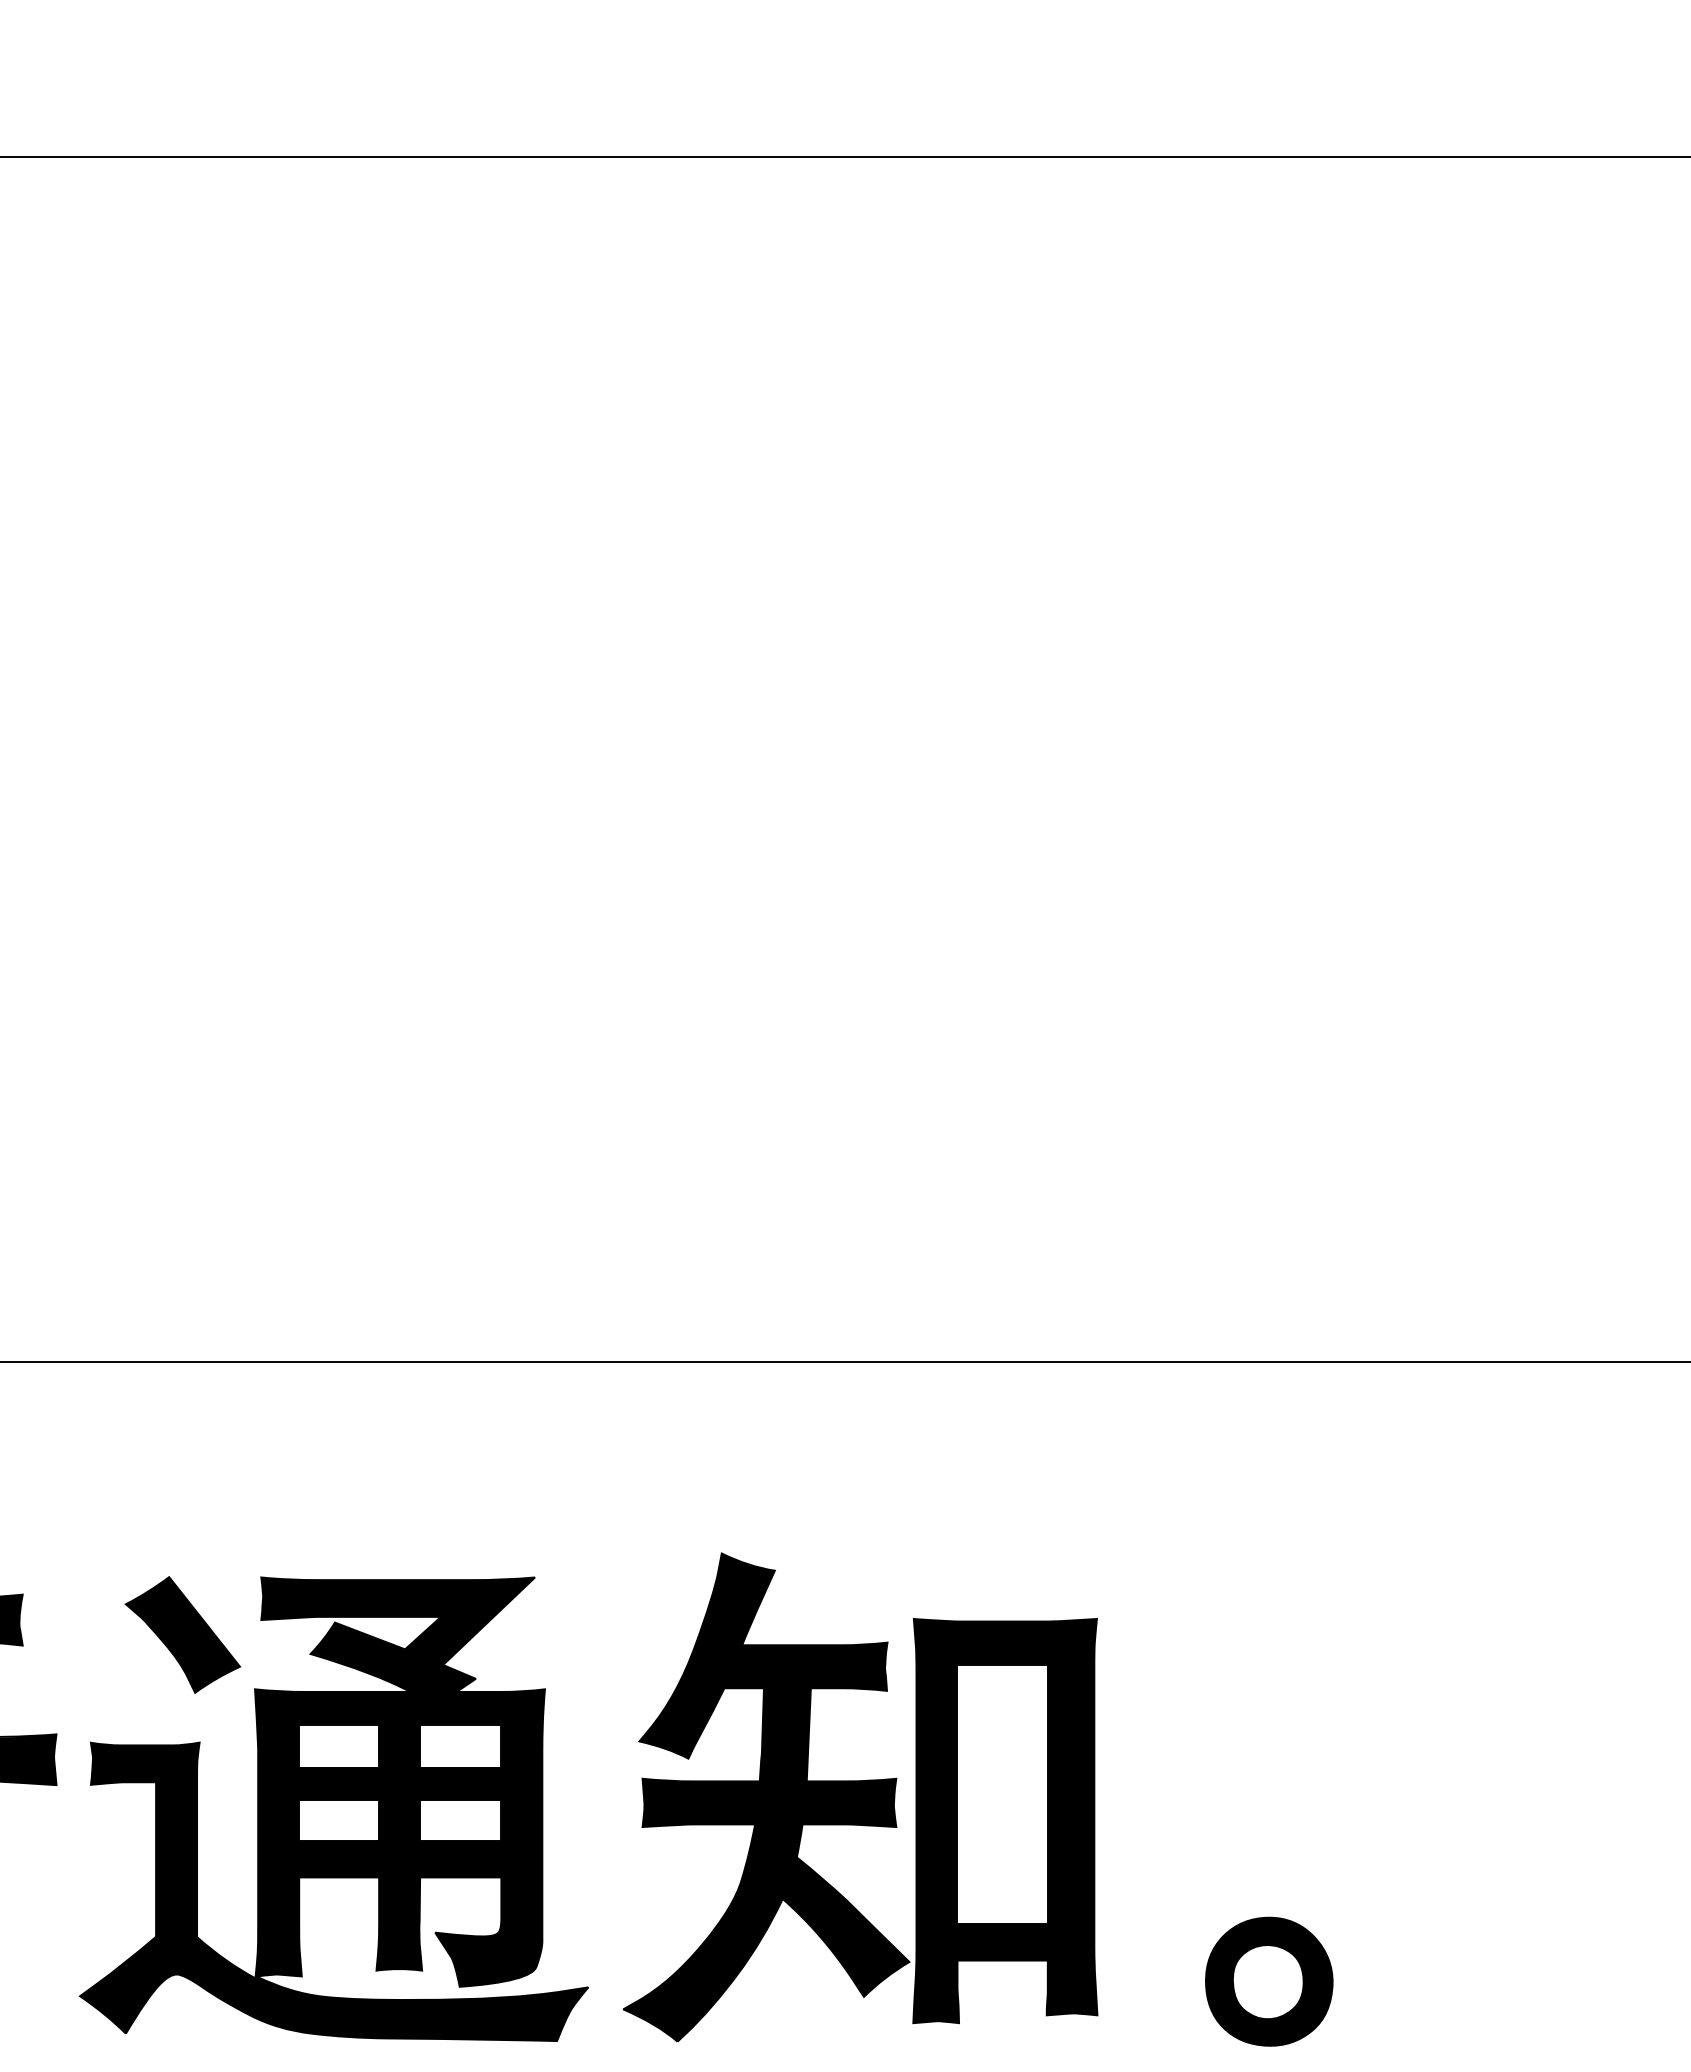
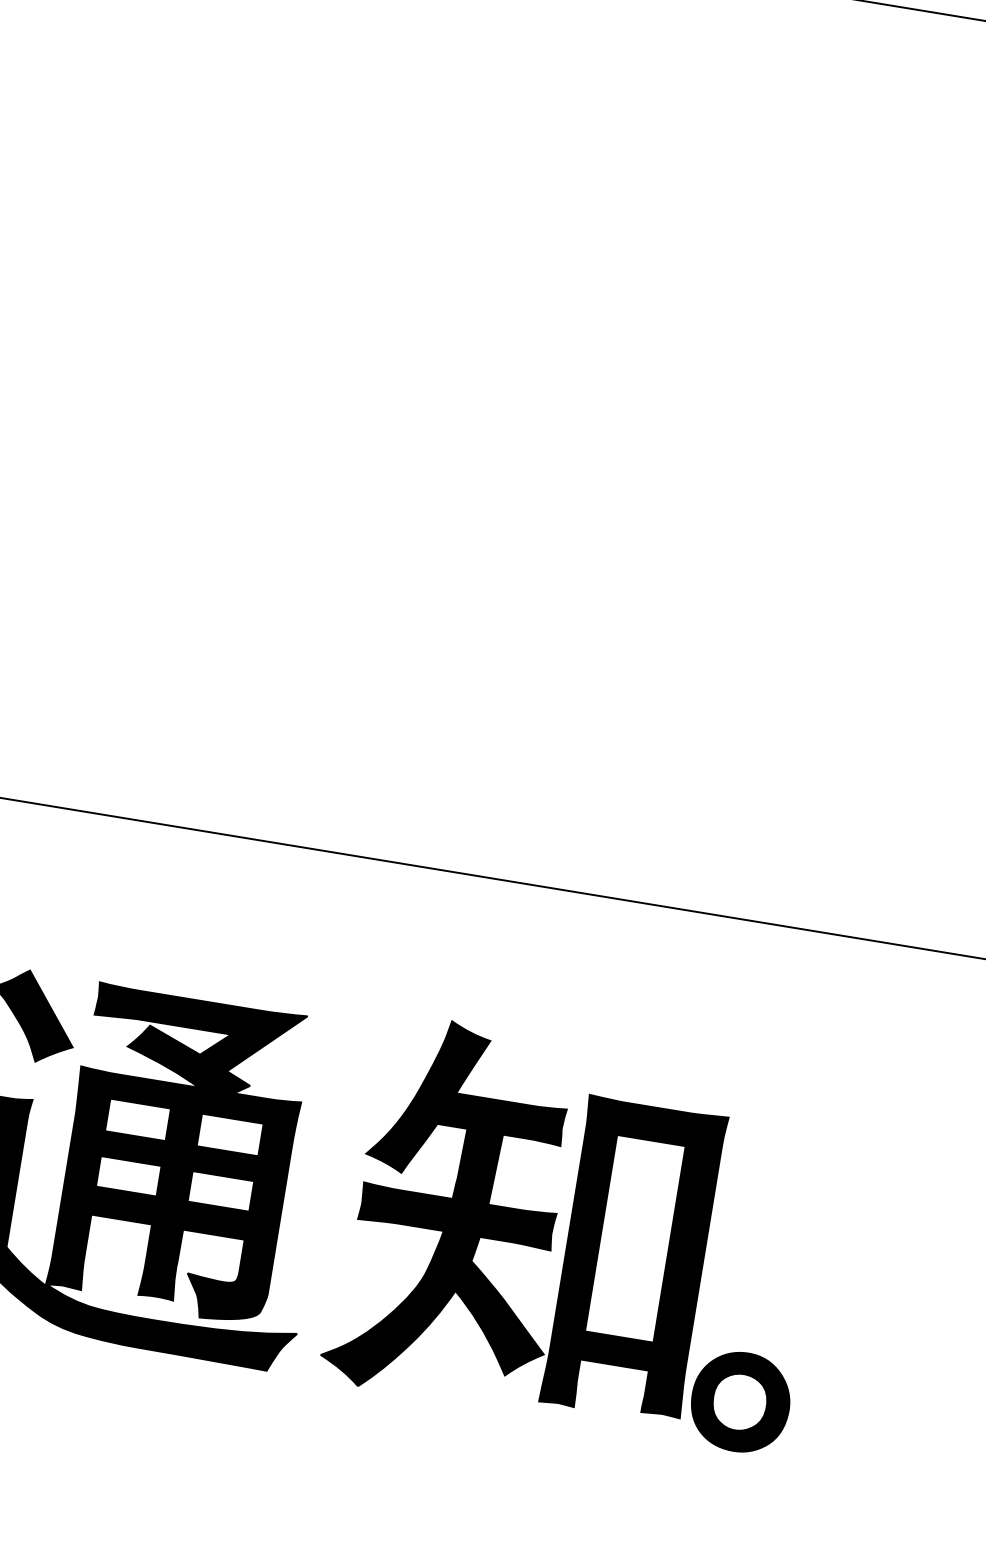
part: (1269, 1981) -> (740, 1402), moved

